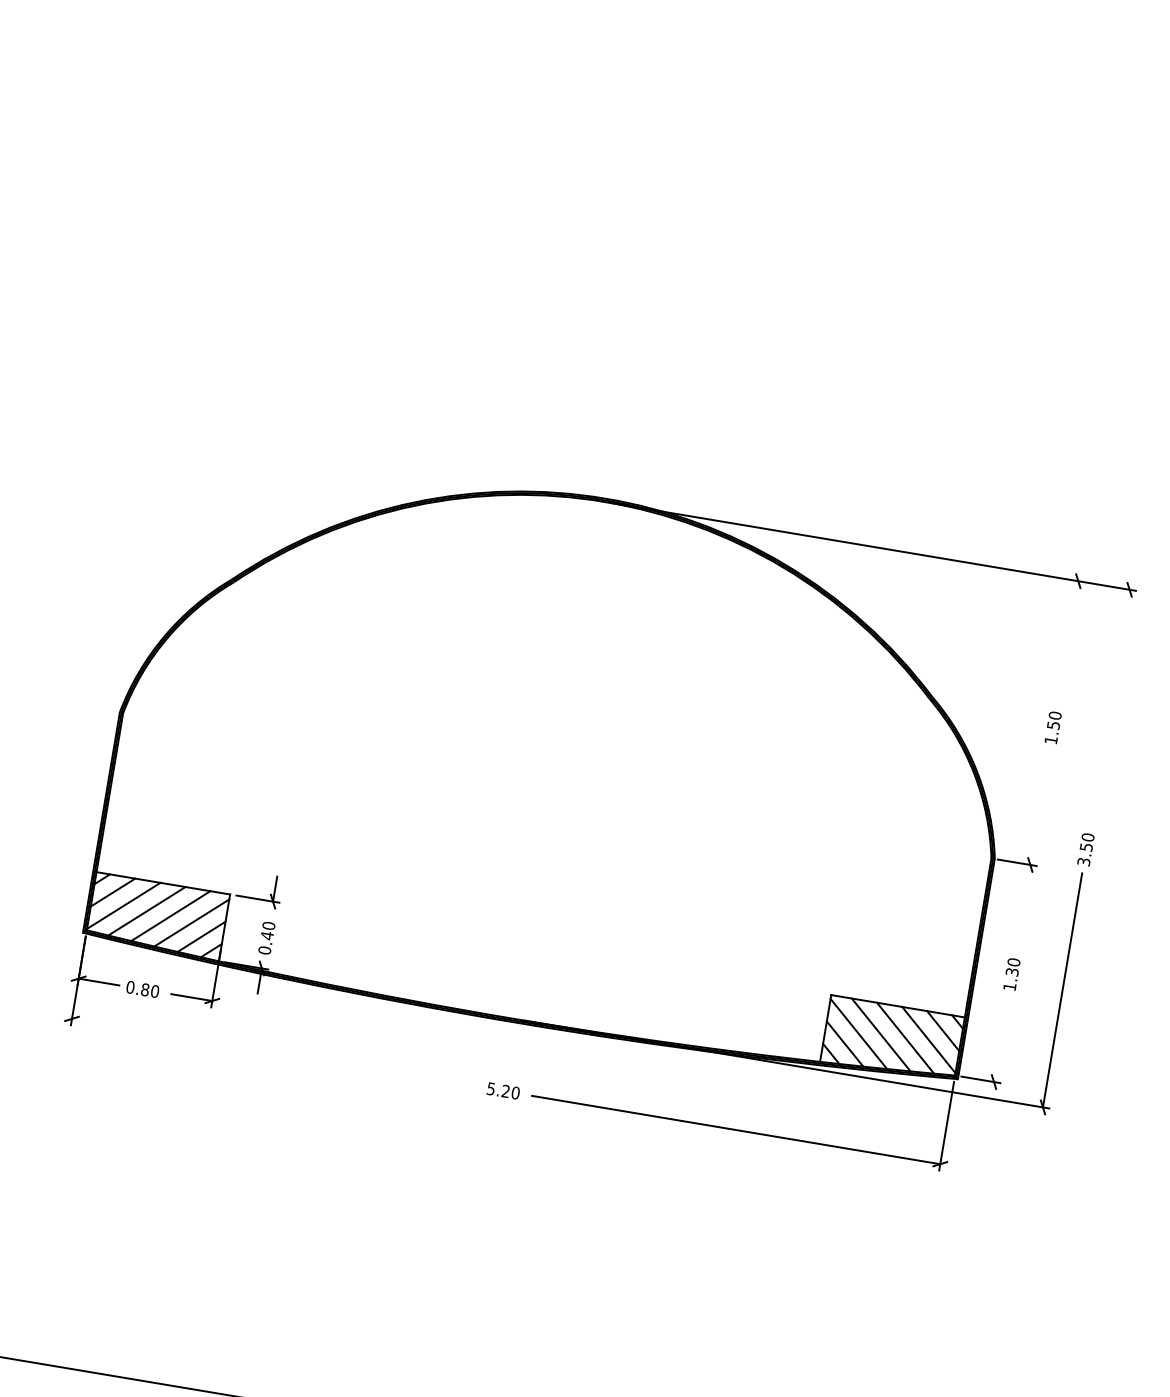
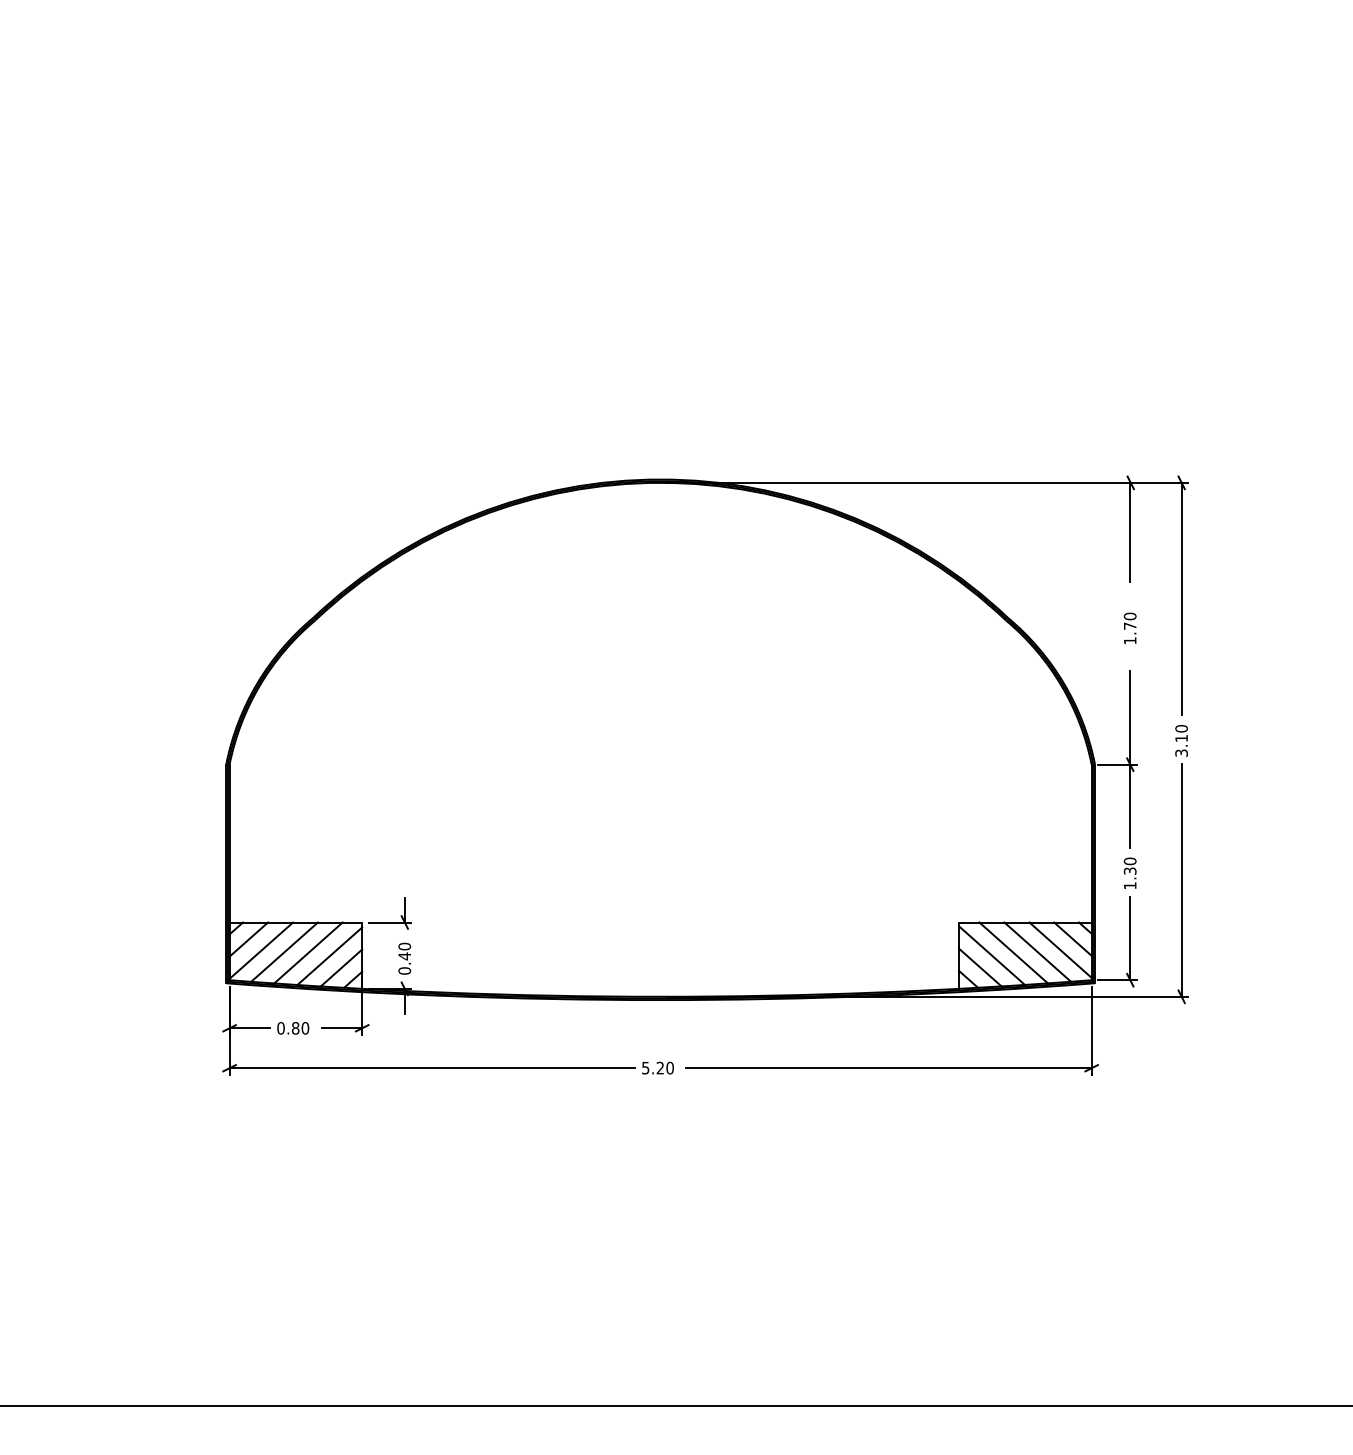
line: (1069, 631) -> (1130, 532), added
line: (1109, 706) -> (1181, 598), added
text: (1054, 724) -> (1130, 625), 1.50 -> 1.70
text: (1086, 847) -> (1181, 738), 3.50 -> 3.10
line: (1031, 859) -> (1130, 759), added
line: (1001, 1040) -> (1130, 938), added
line: (275, 1053) -> (431, 1068), added

